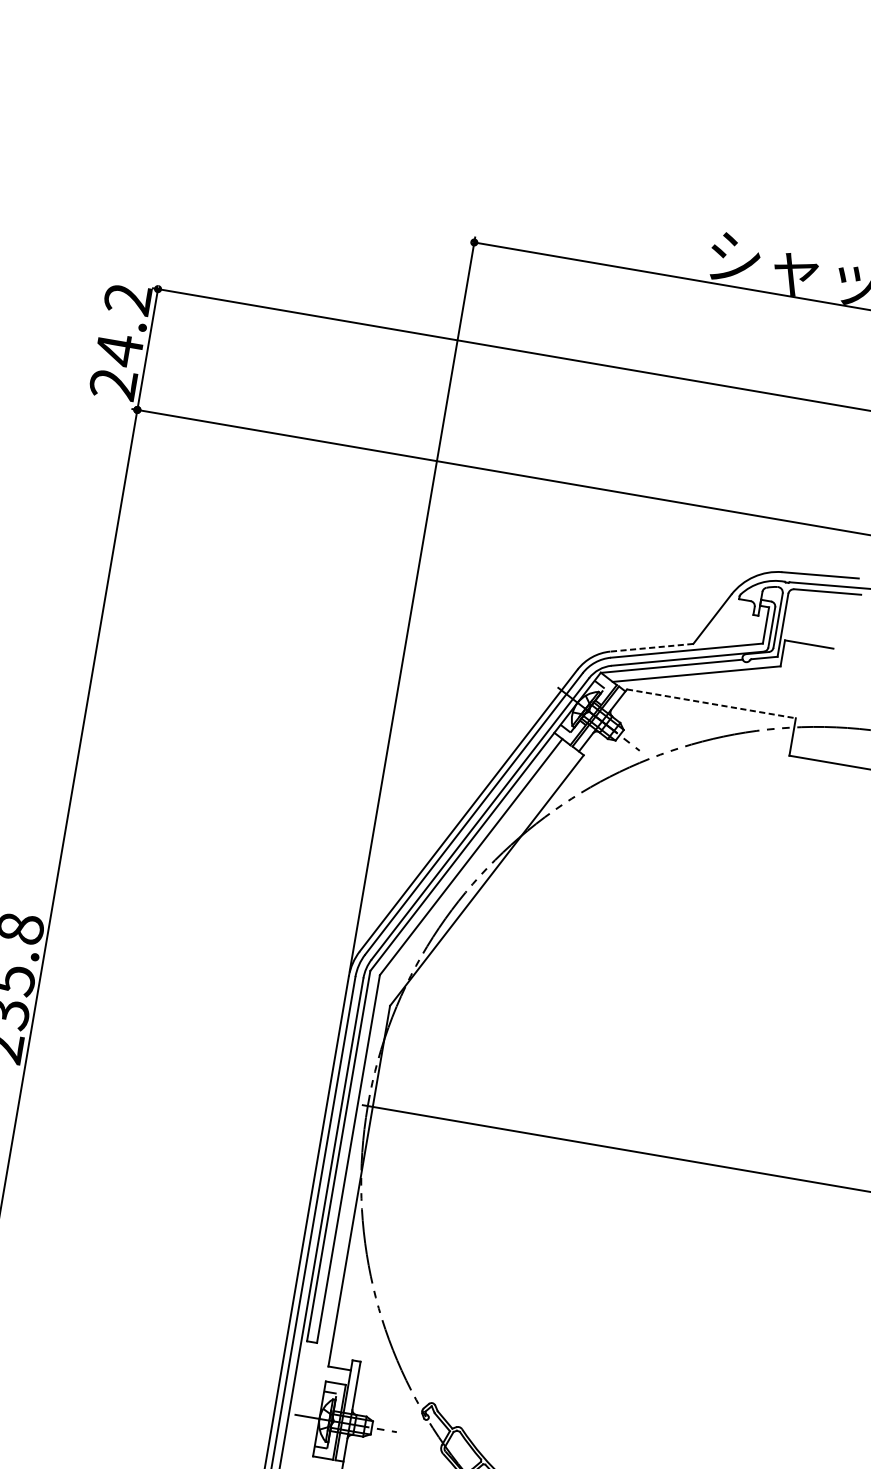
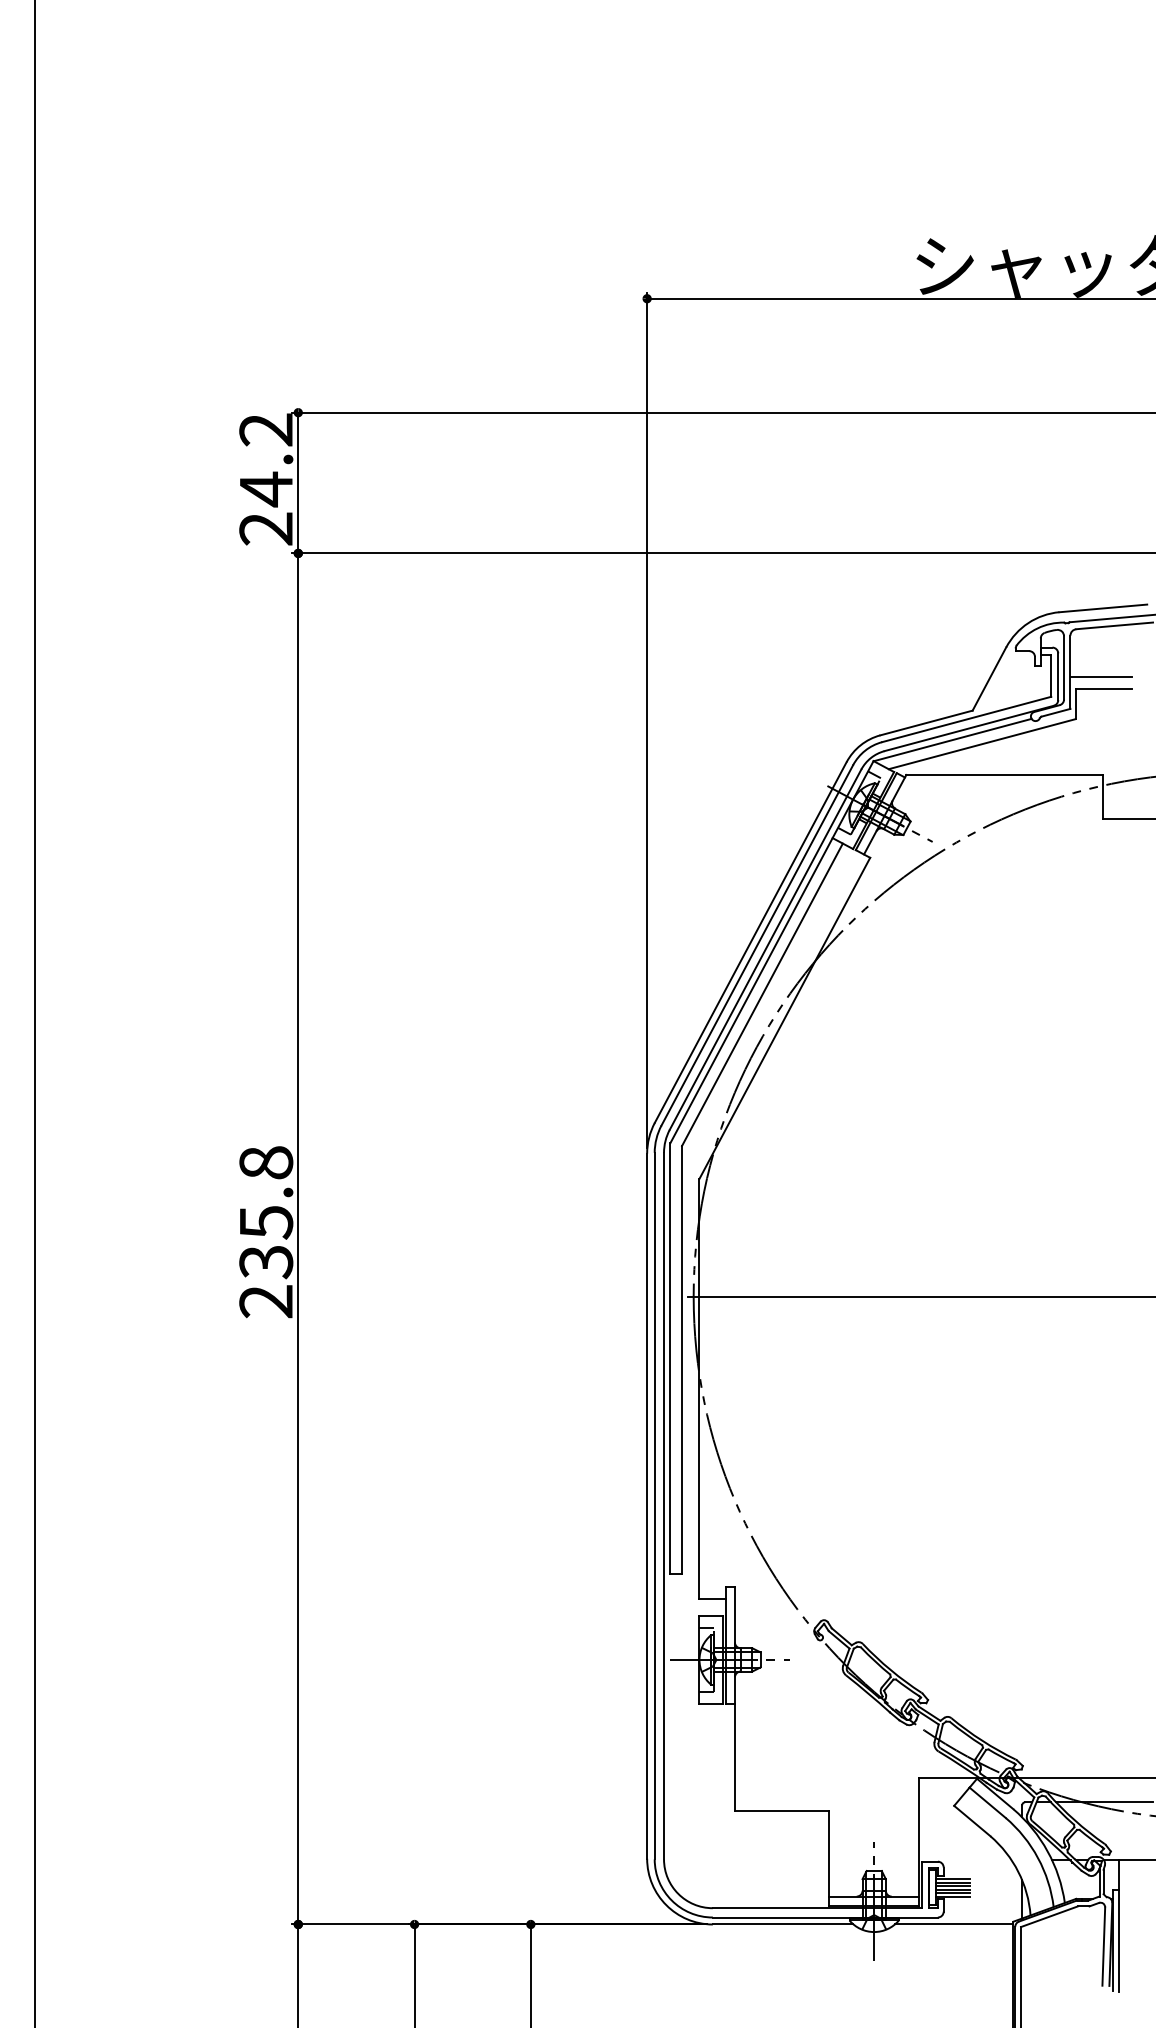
line: (808, 634) -> (1101, 677), added
line: (651, 648) -> (926, 723), dashed -> solid
line: (712, 703) -> (1005, 774), dashed -> solid

